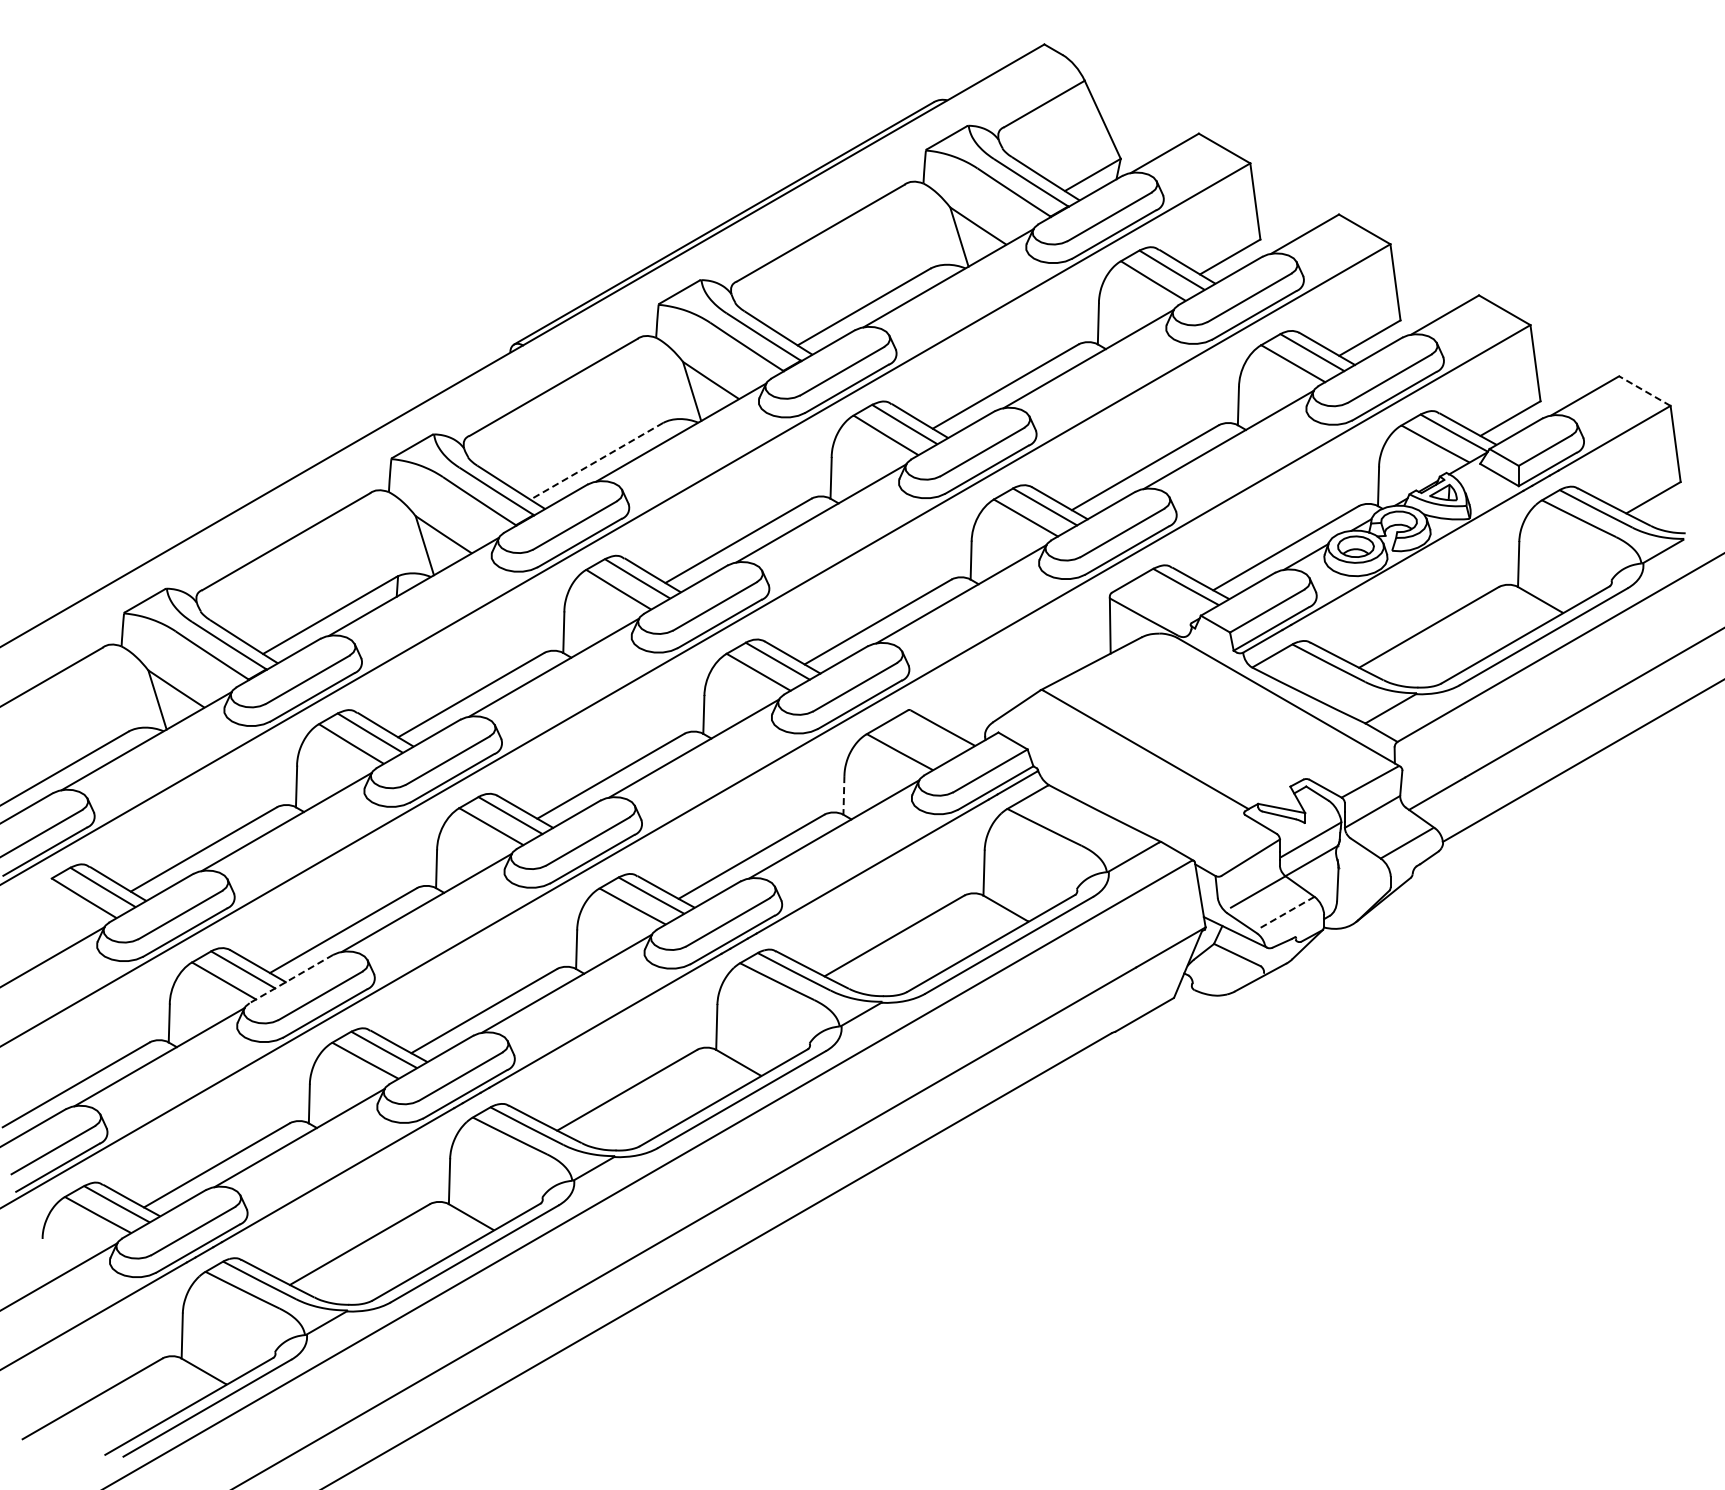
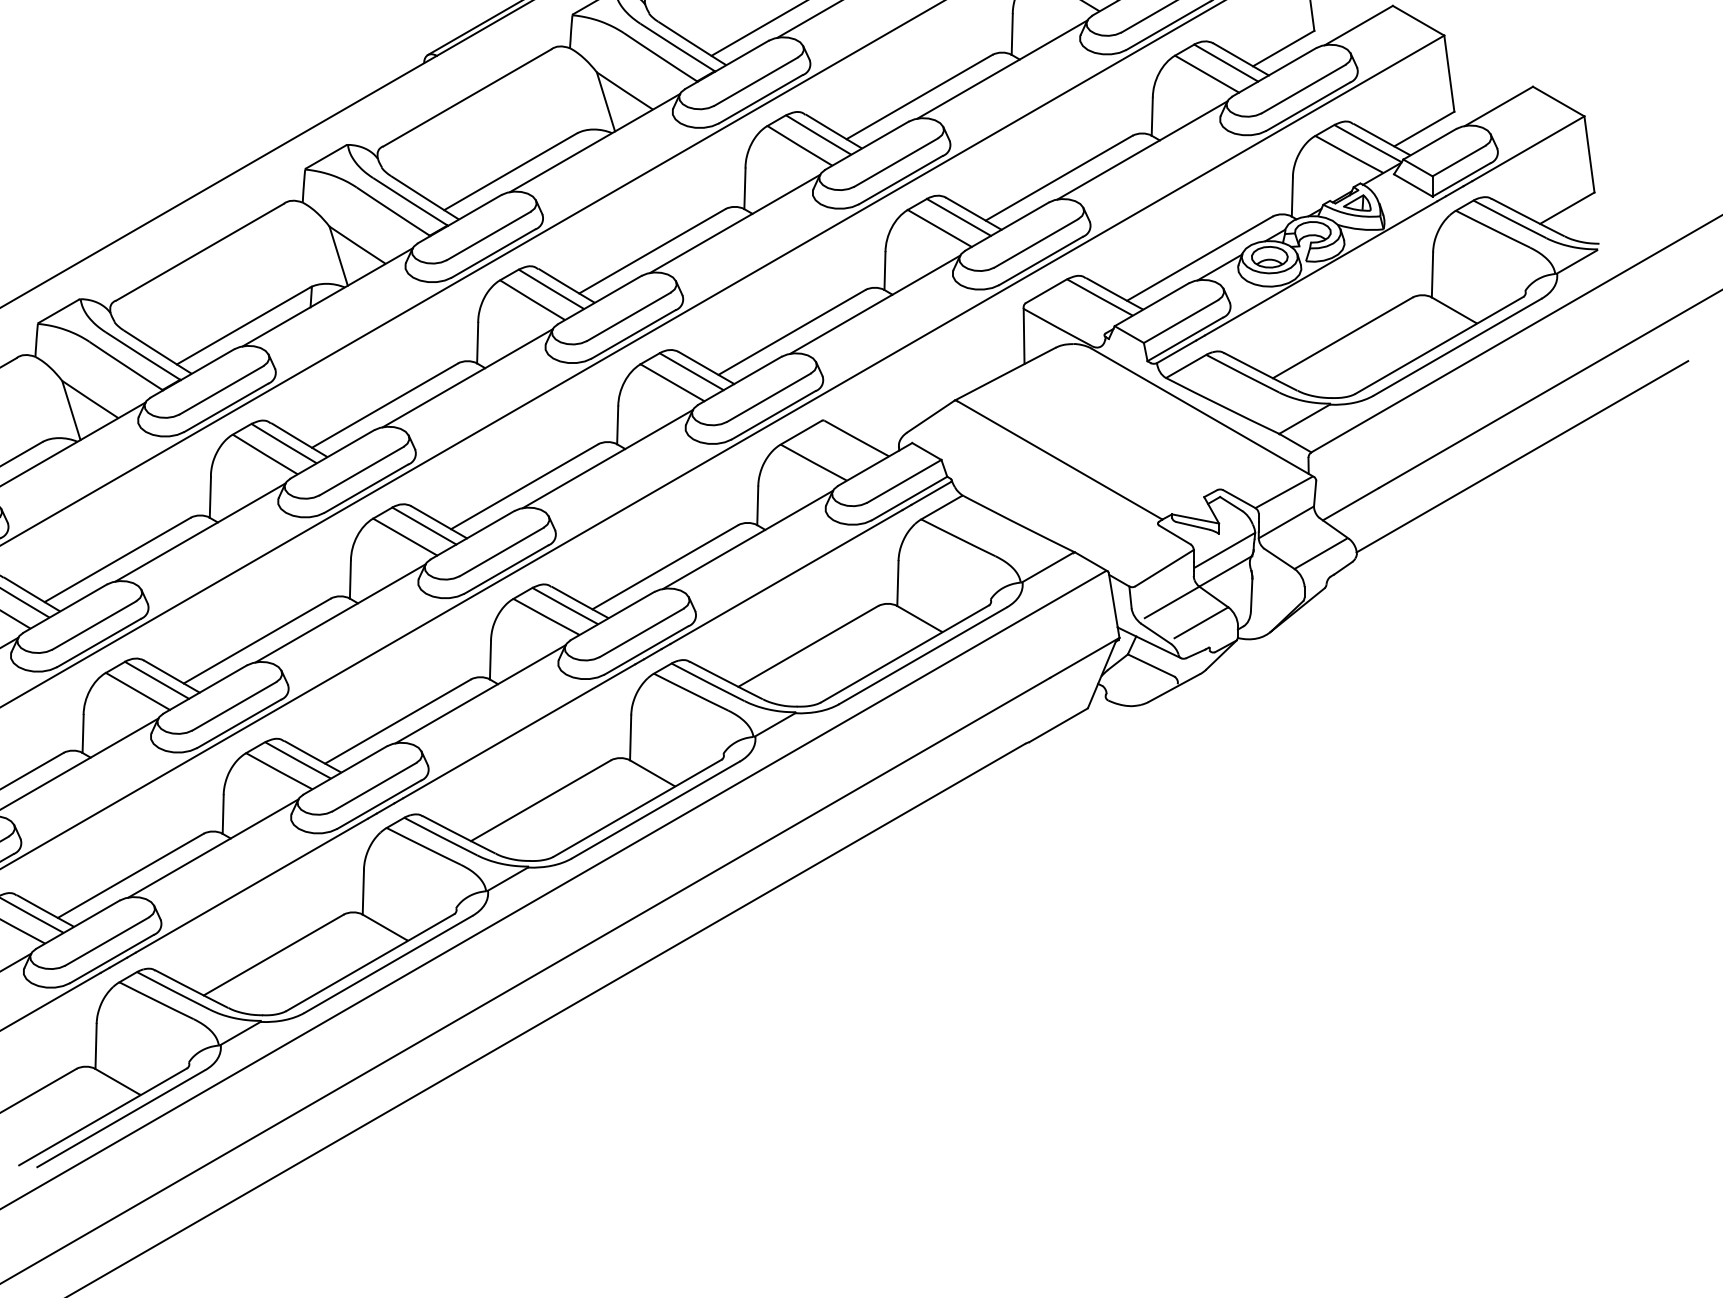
line: (1644, 391) -> (1558, 101), dashed -> solid
line: (596, 461) -> (510, 171), dashed -> solid
line: (843, 795) -> (757, 505), dashed -> solid
line: (1288, 912) -> (1202, 622), dashed -> solid
line: (290, 979) -> (204, 689), dashed -> solid

